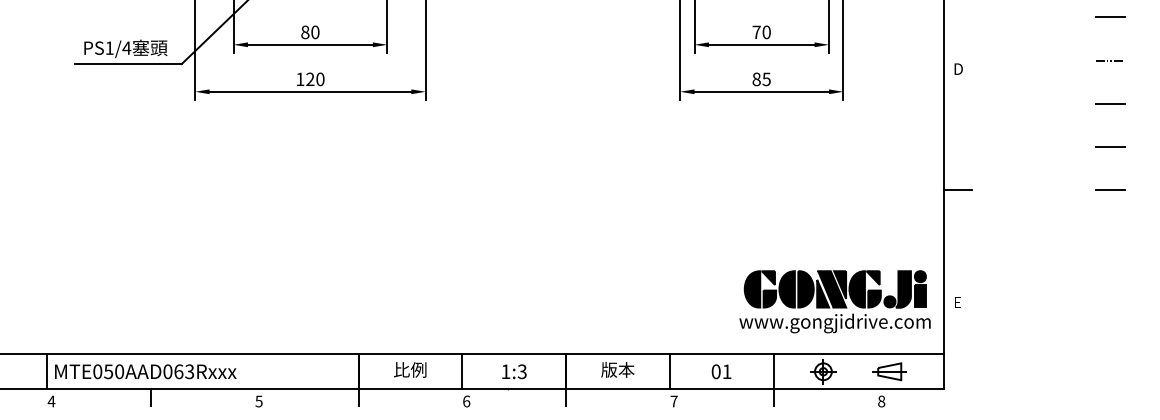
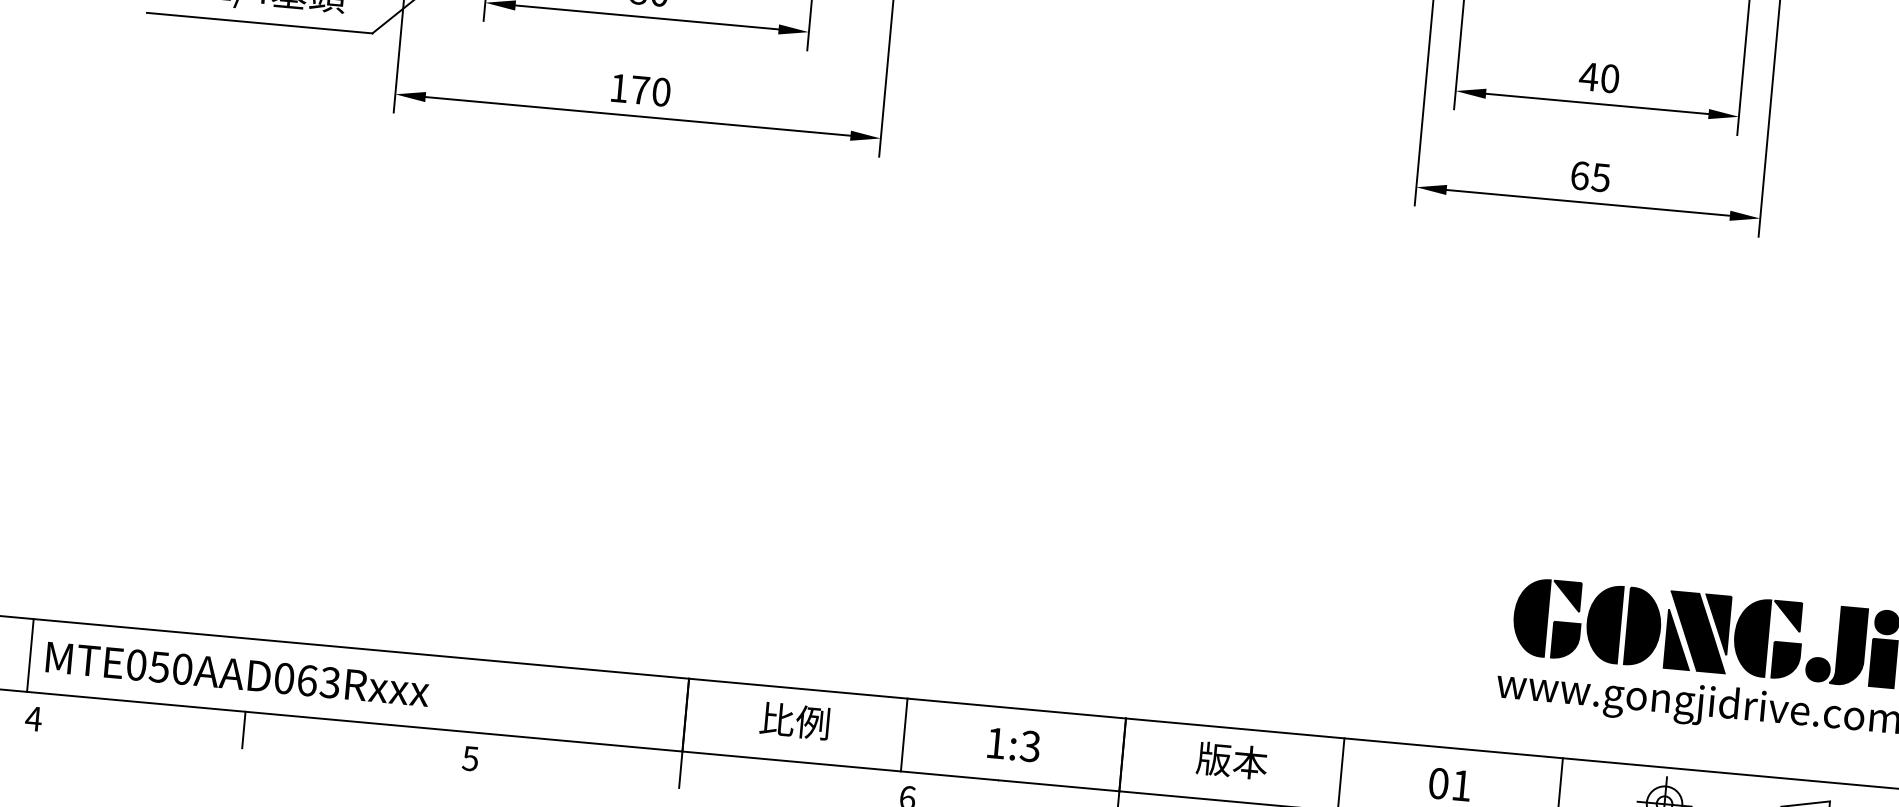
text: (756, 31) -> (1588, 74), 70 -> 40
text: (310, 78) -> (640, 88), 120 -> 170
text: (756, 79) -> (1579, 175), 85 -> 65

